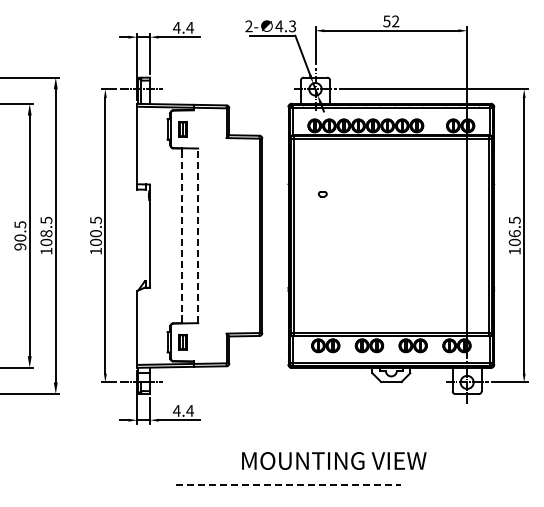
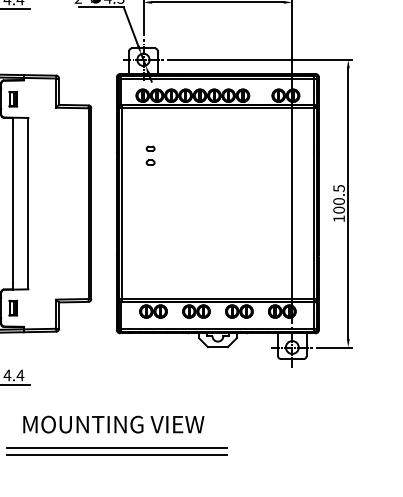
part: (322, 179) -> (150, 148), added
line: (182, 233) -> (12, 201), dashed -> solid
text: (514, 233) -> (338, 201), 106.5 -> 100.5
line: (198, 235) -> (28, 203), dashed -> solid
text: (334, 460) -> (114, 424), moved
line: (288, 484) -> (116, 447), dashed -> solid
line: (288, 491) -> (116, 454), added

